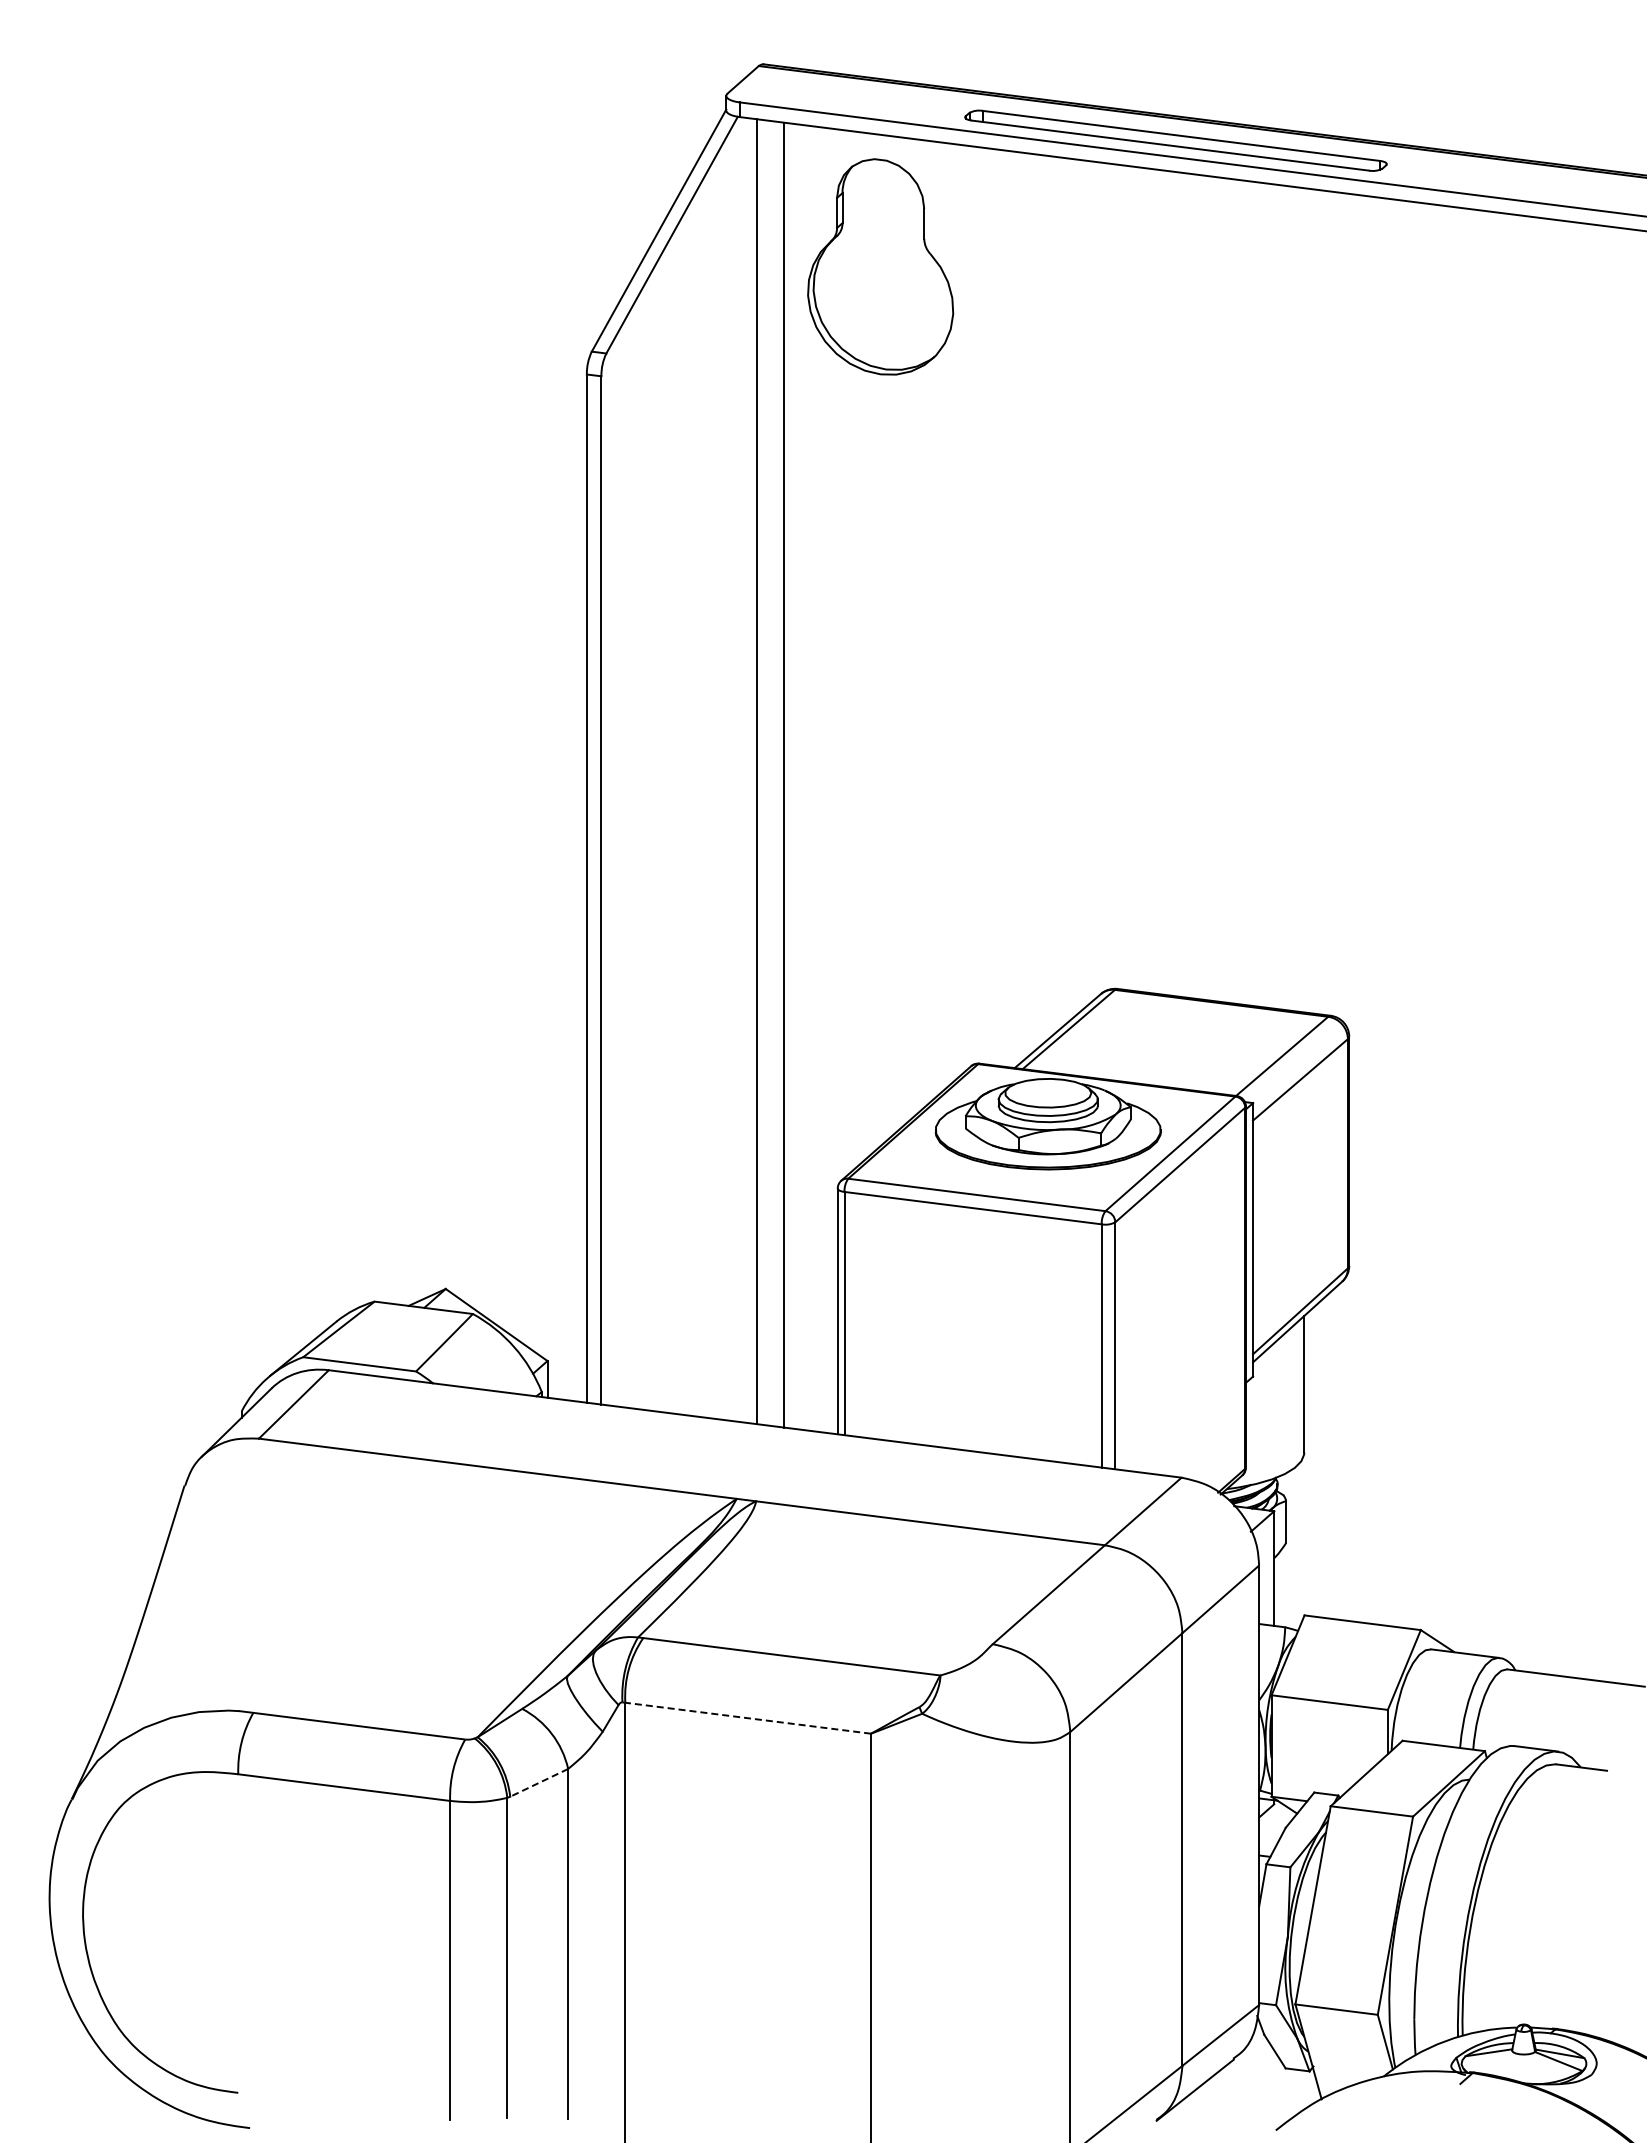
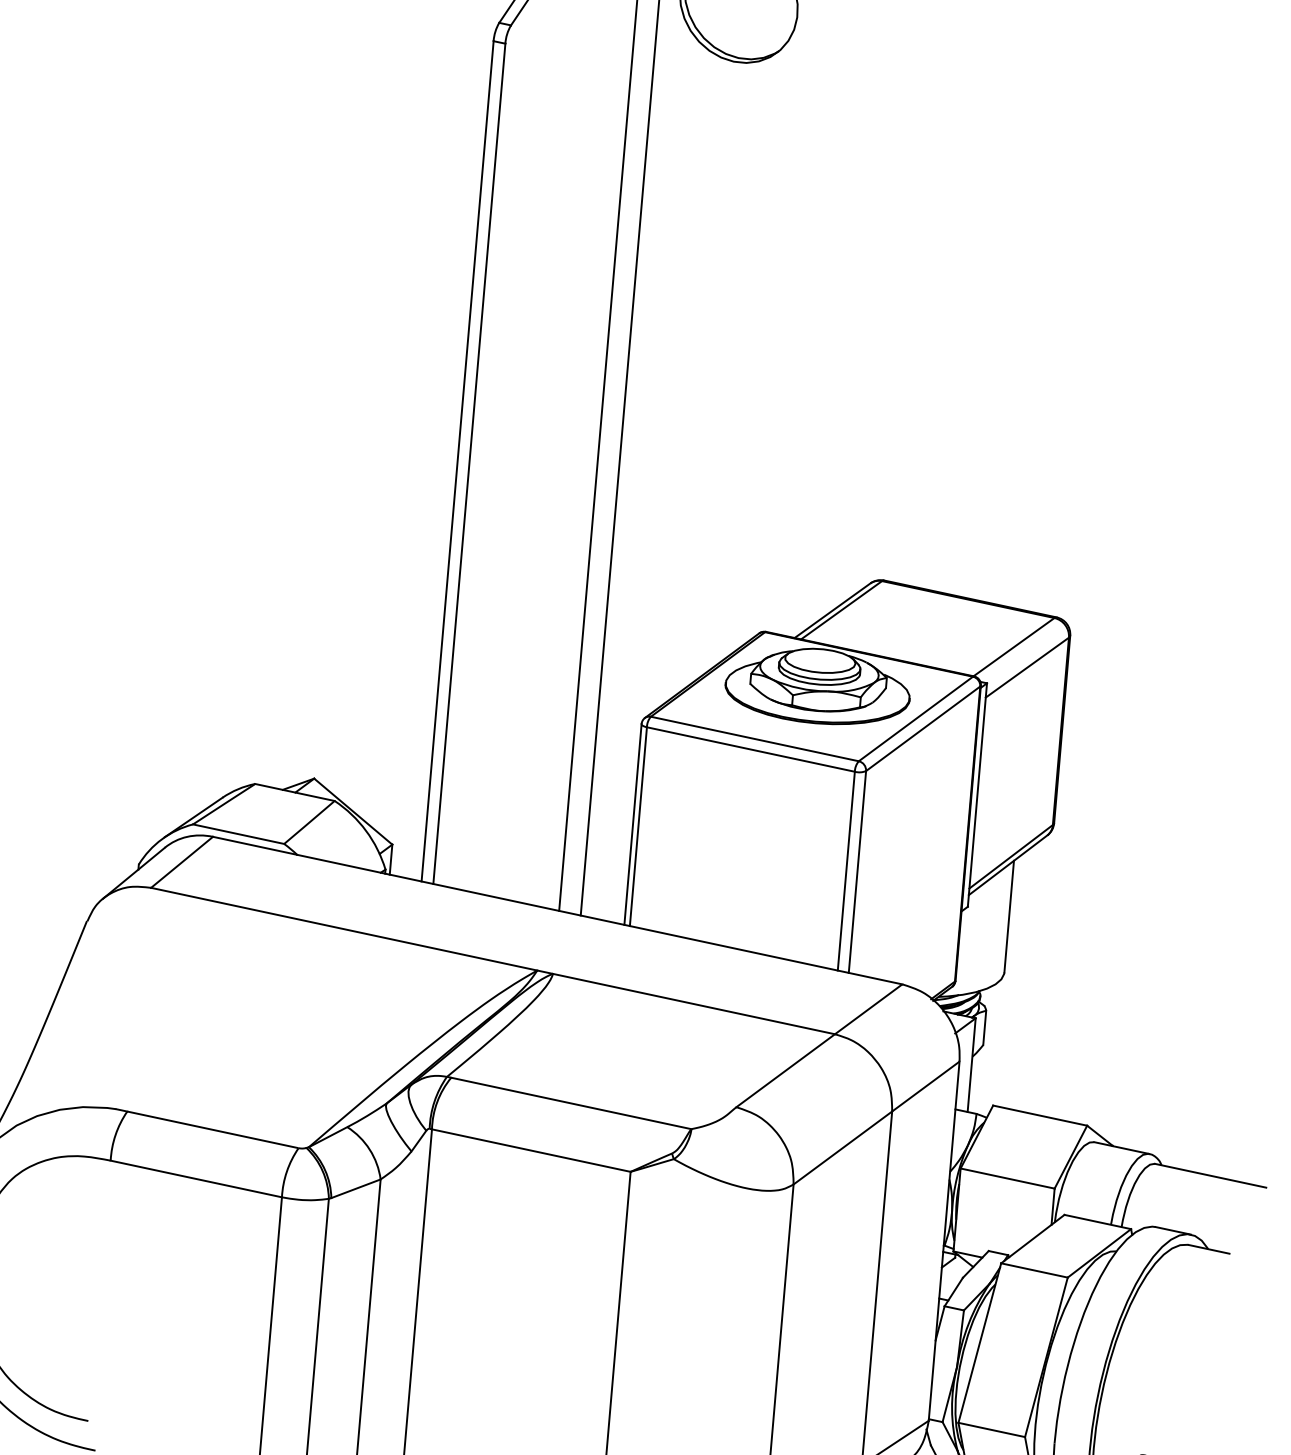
line: (748, 1718) -> (531, 1150), dashed -> solid
line: (538, 1783) -> (355, 1189), dashed -> solid

